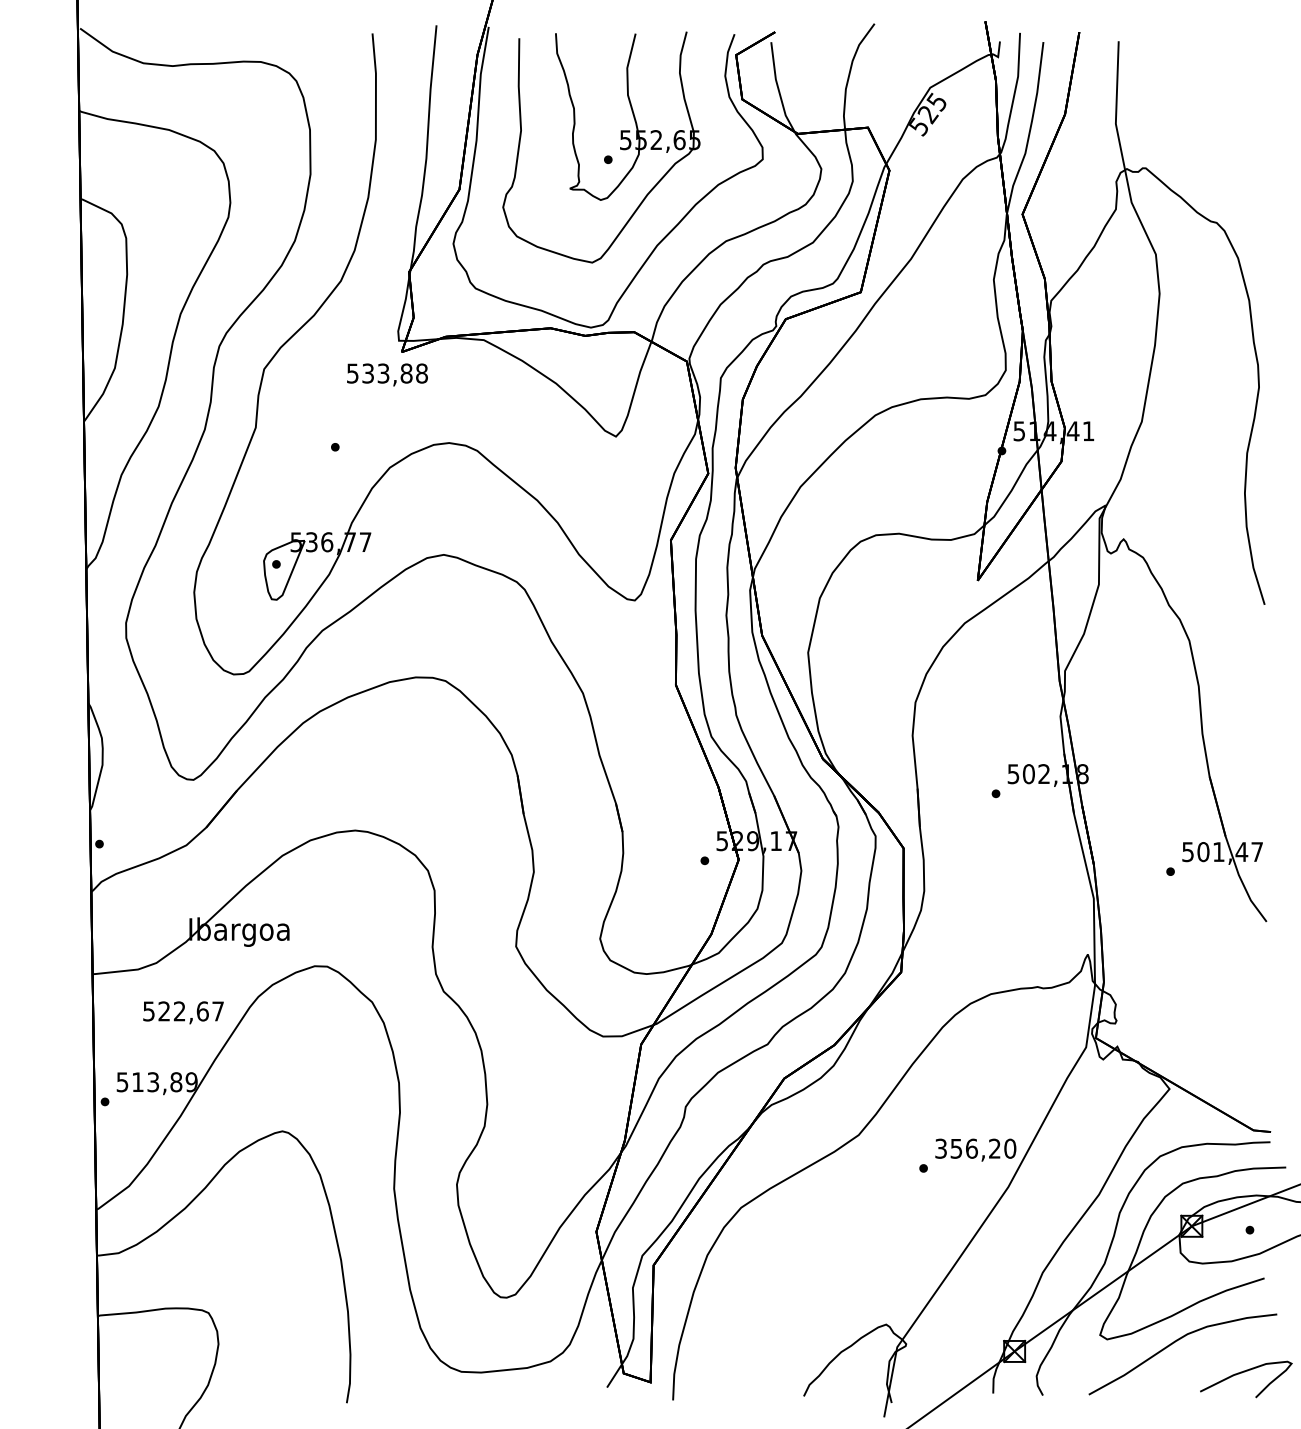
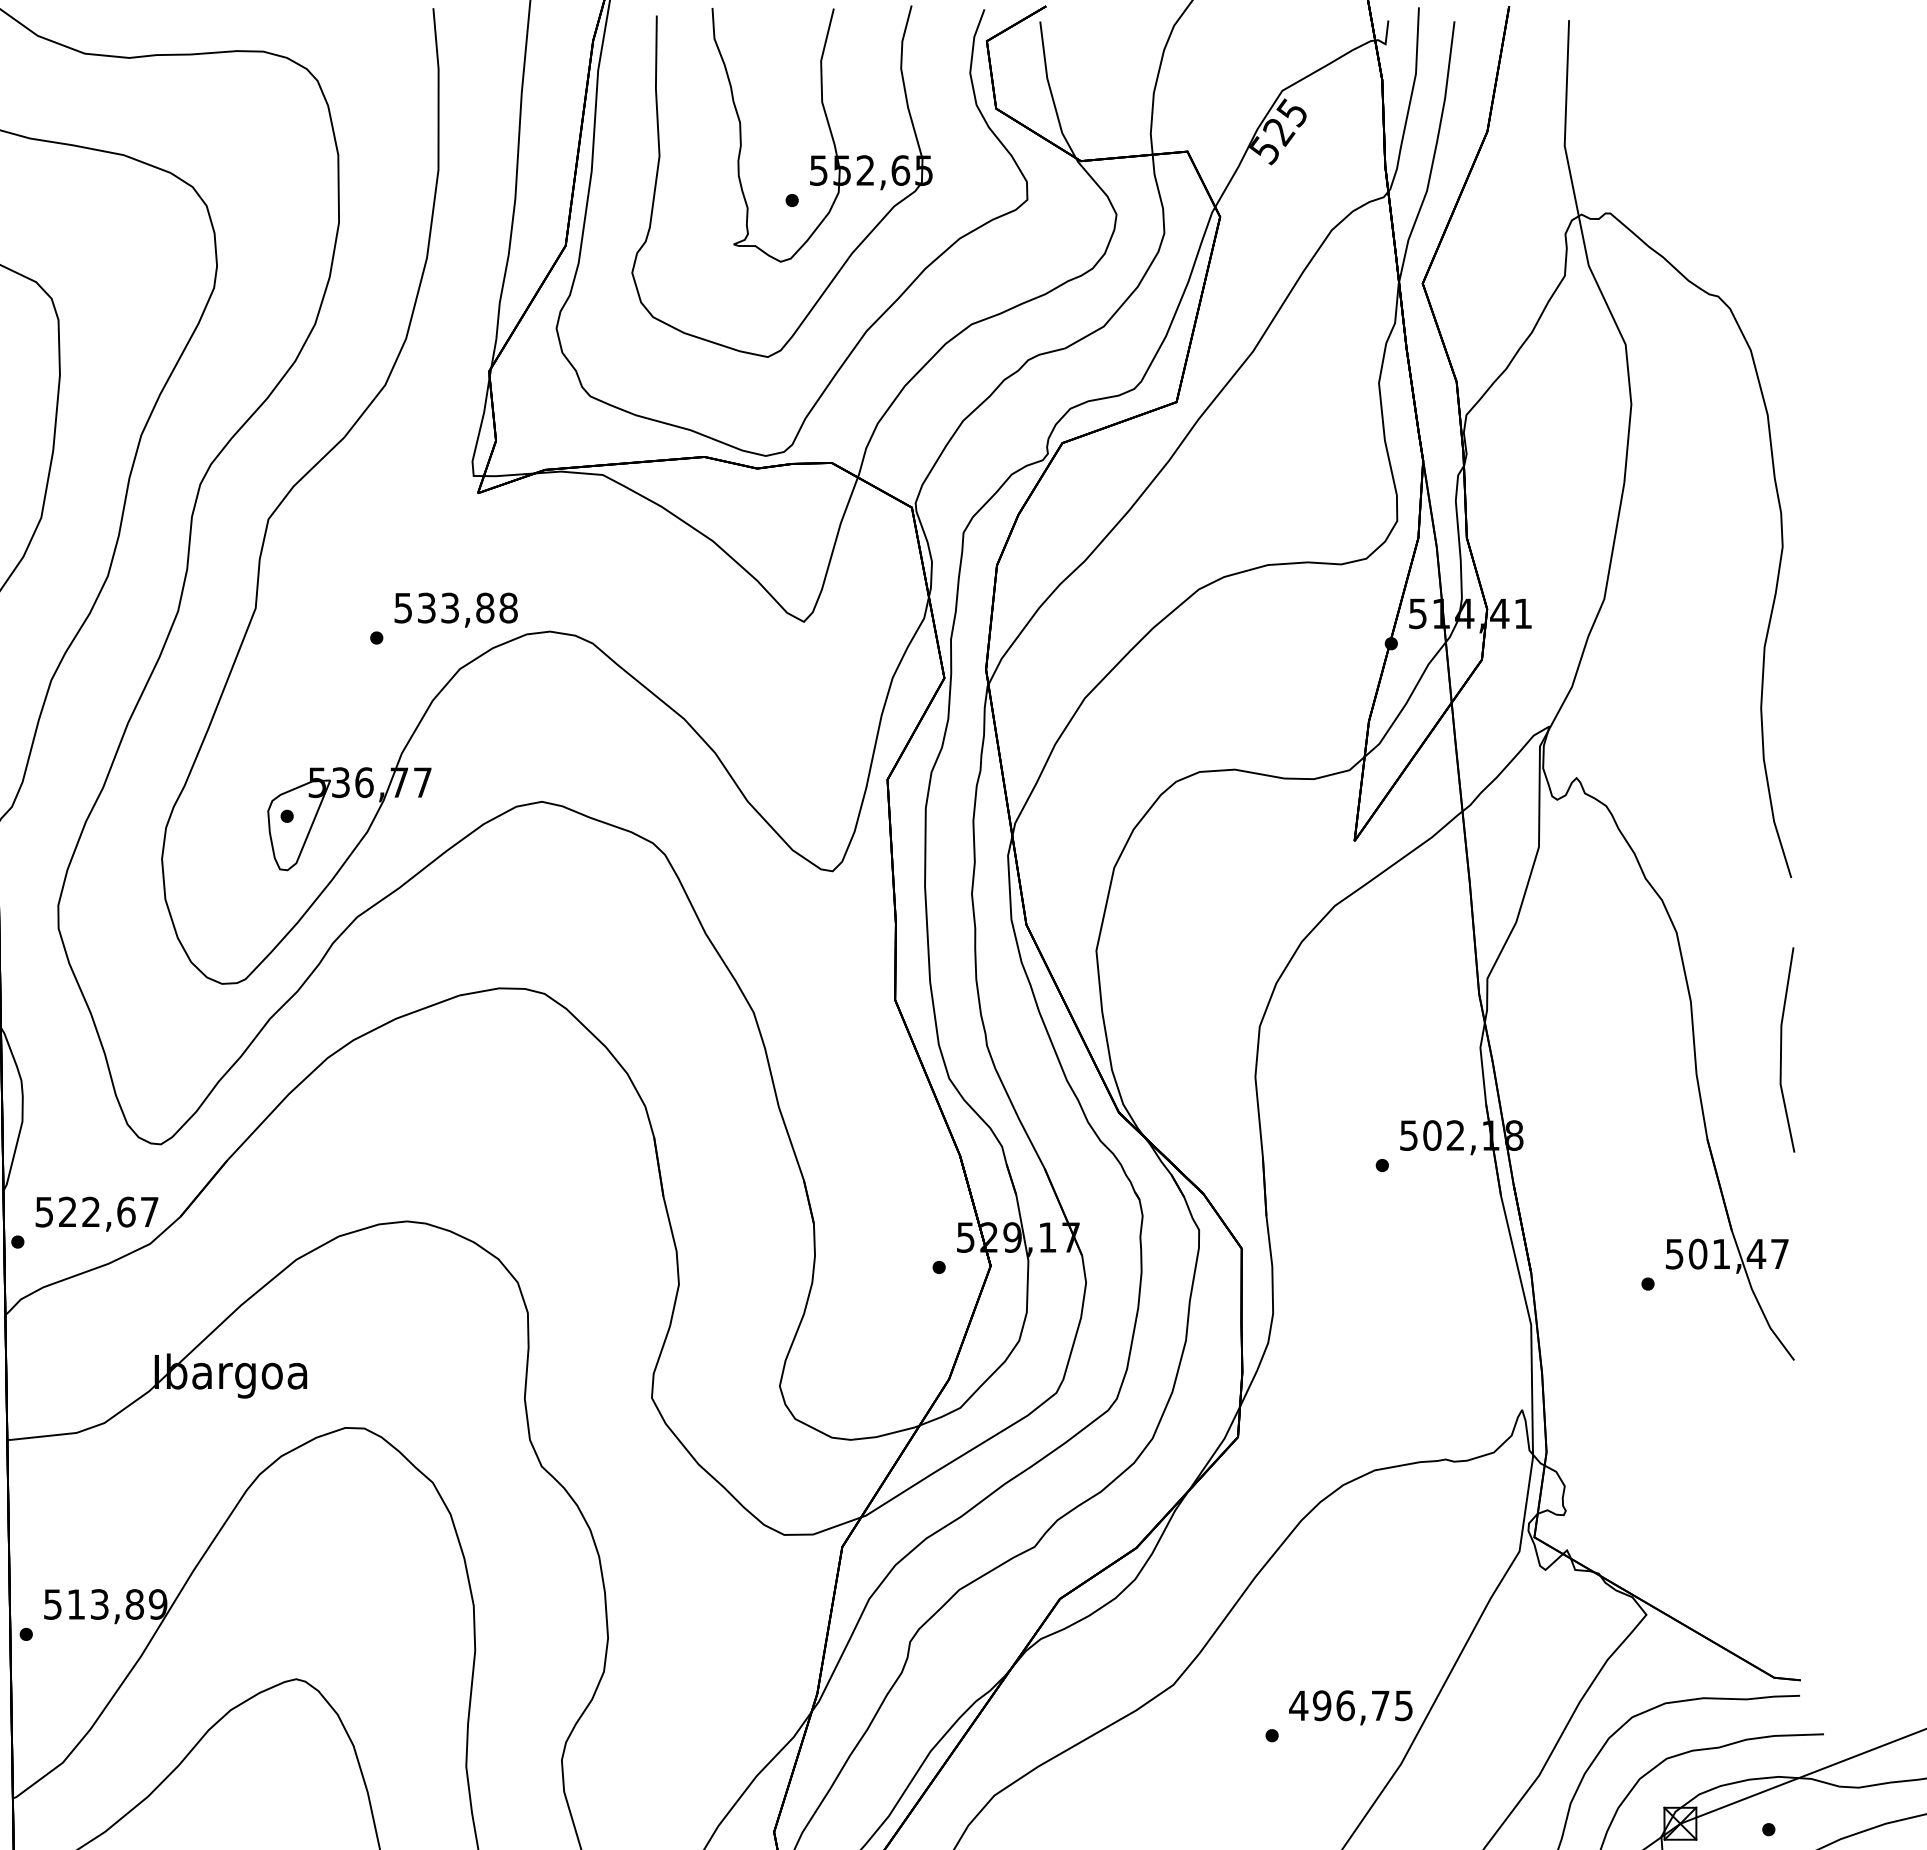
text: (387, 374) -> (456, 609), moved
line: (1258, 717) -> (1781, 1049), added
text: (183, 1012) -> (96, 1213), moved
text: (975, 1148) -> (1351, 1705), 356,20 -> 496,75

